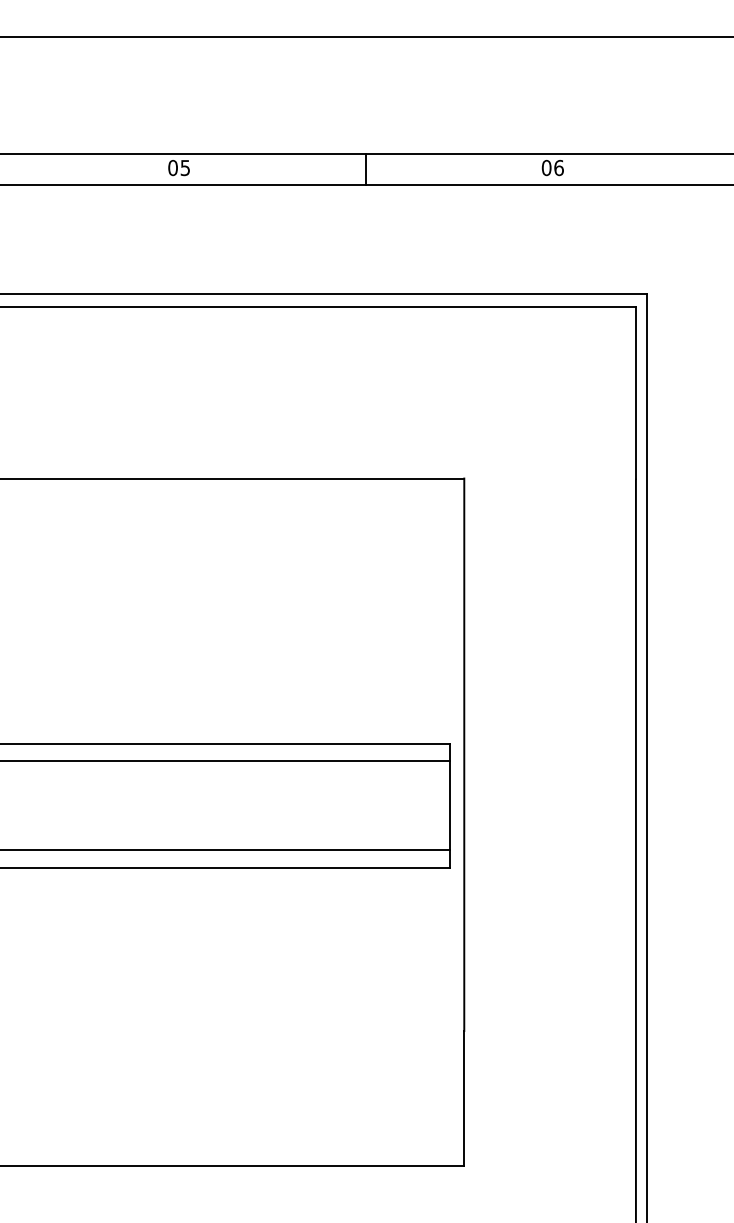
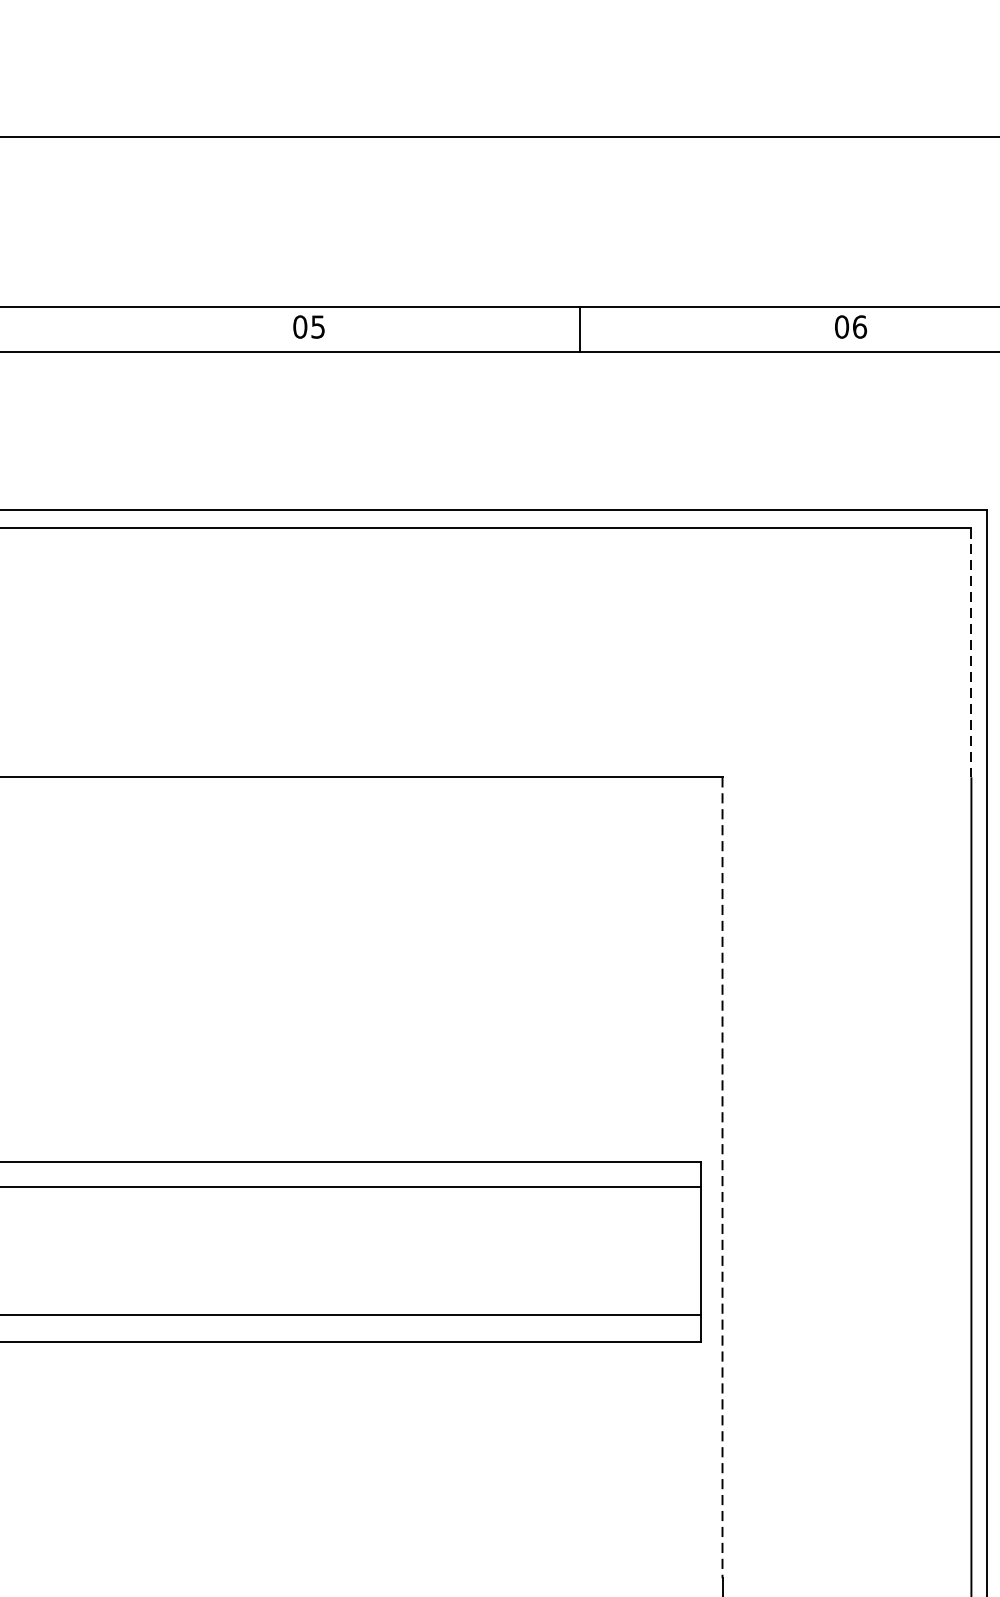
line: (635, 392) -> (970, 652), solid -> dashed
line: (464, 755) -> (722, 1178), solid -> dashed

